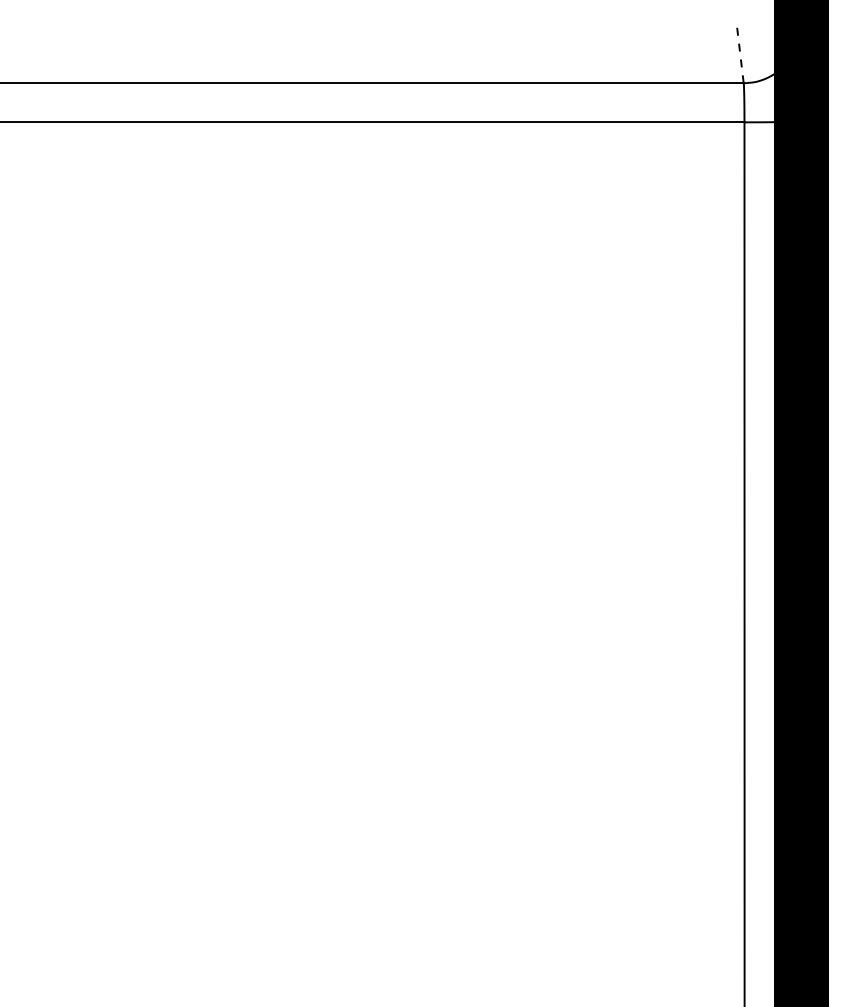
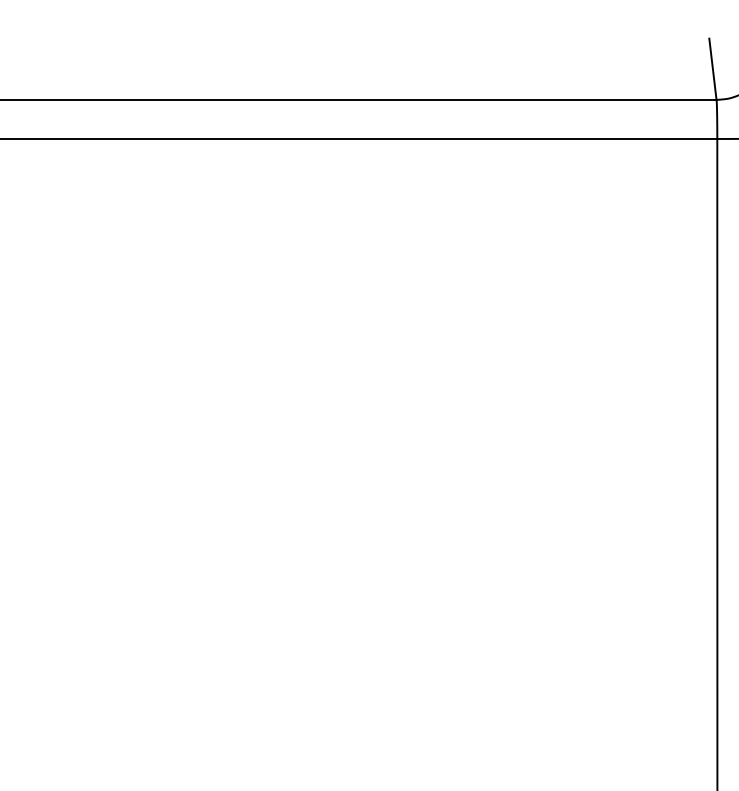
line: (740, 52) -> (713, 69), dashed -> solid

